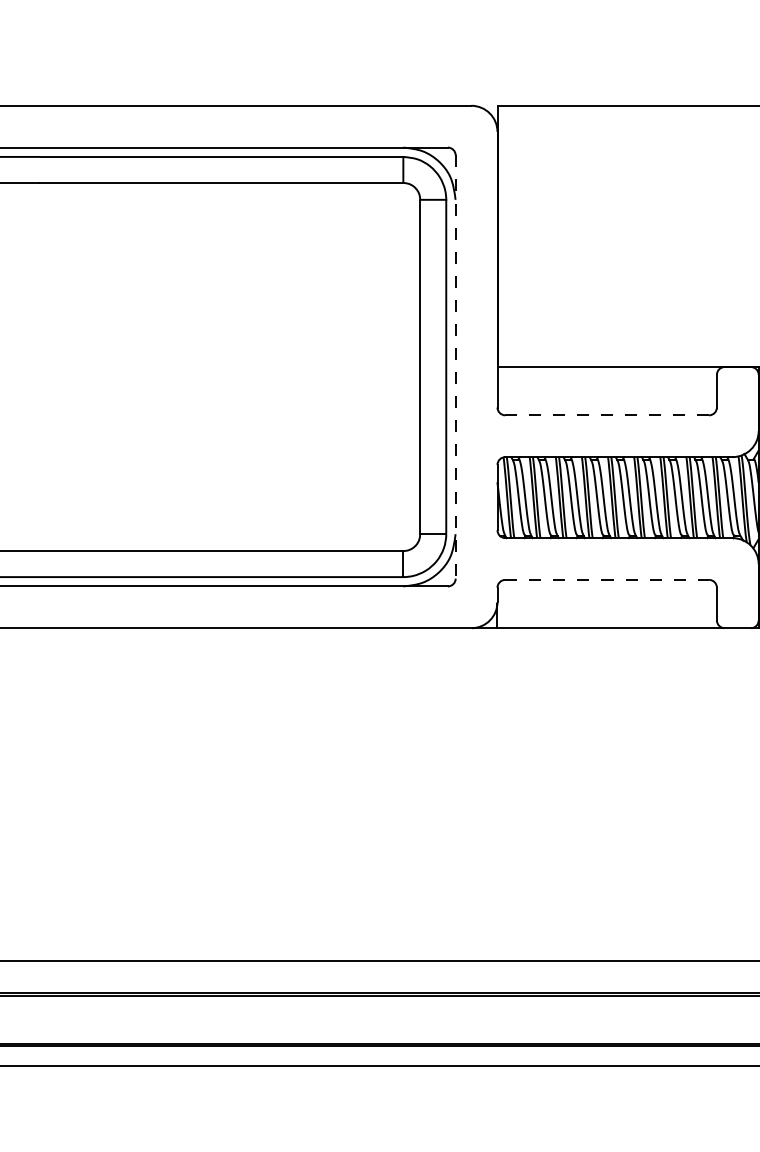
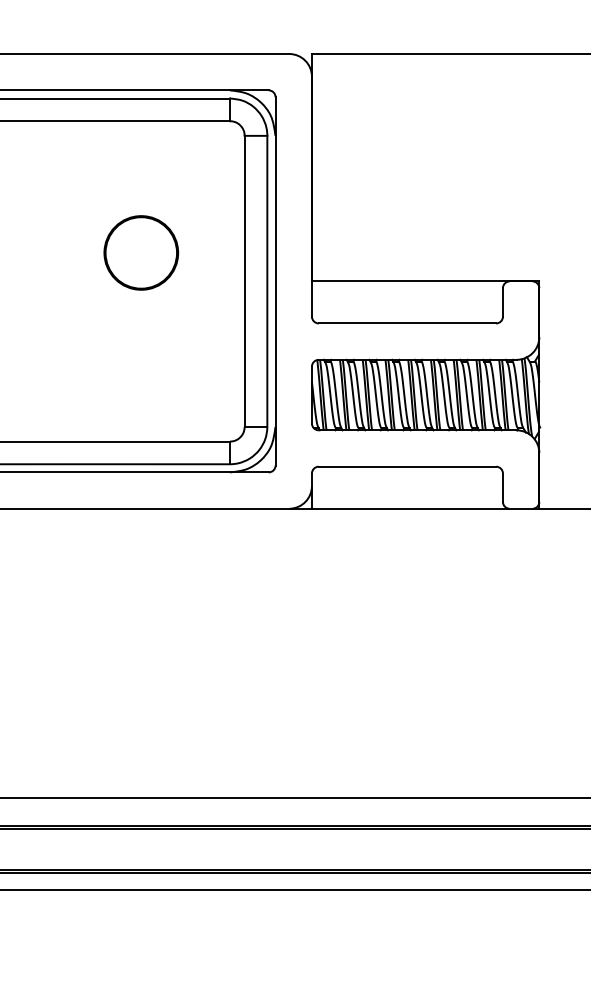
circle: (301, 334) -> (141, 253), added
line: (455, 367) -> (275, 281), dashed -> solid
line: (607, 415) -> (407, 323), dashed -> solid
line: (607, 579) -> (407, 466), dashed -> solid

